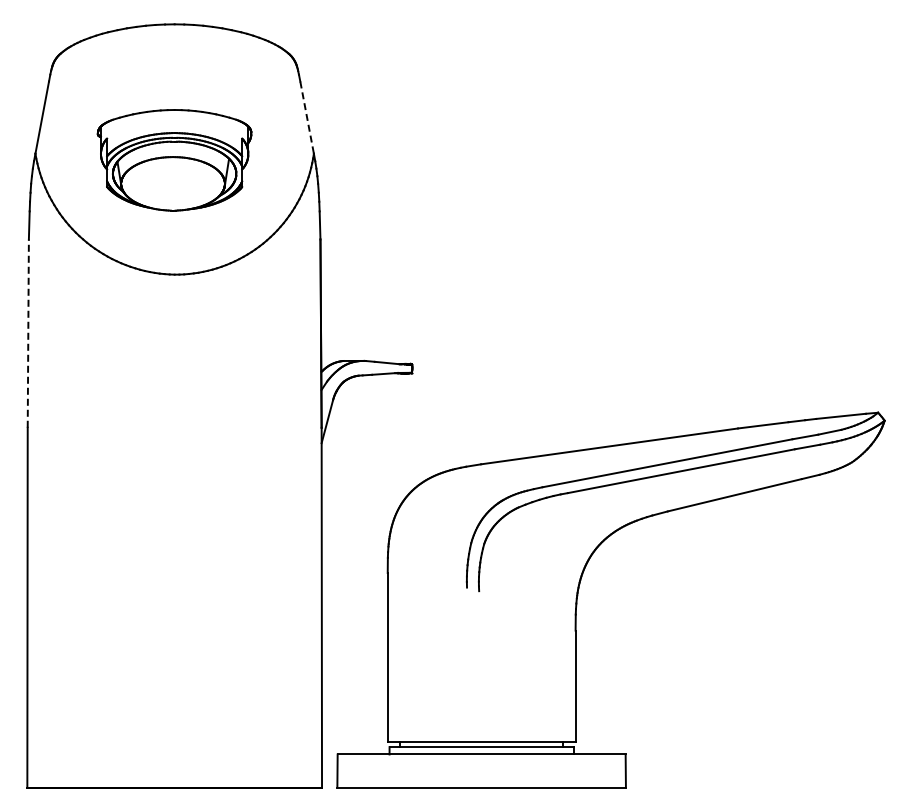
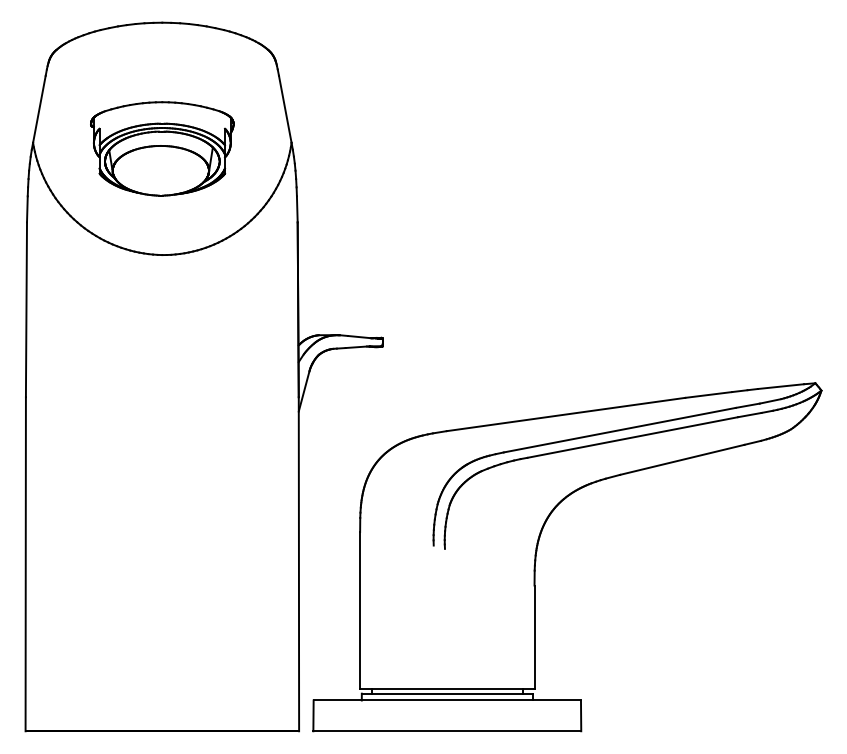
line: (307, 117) -> (285, 109), dashed -> solid
line: (28, 333) -> (26, 309), dashed -> solid

